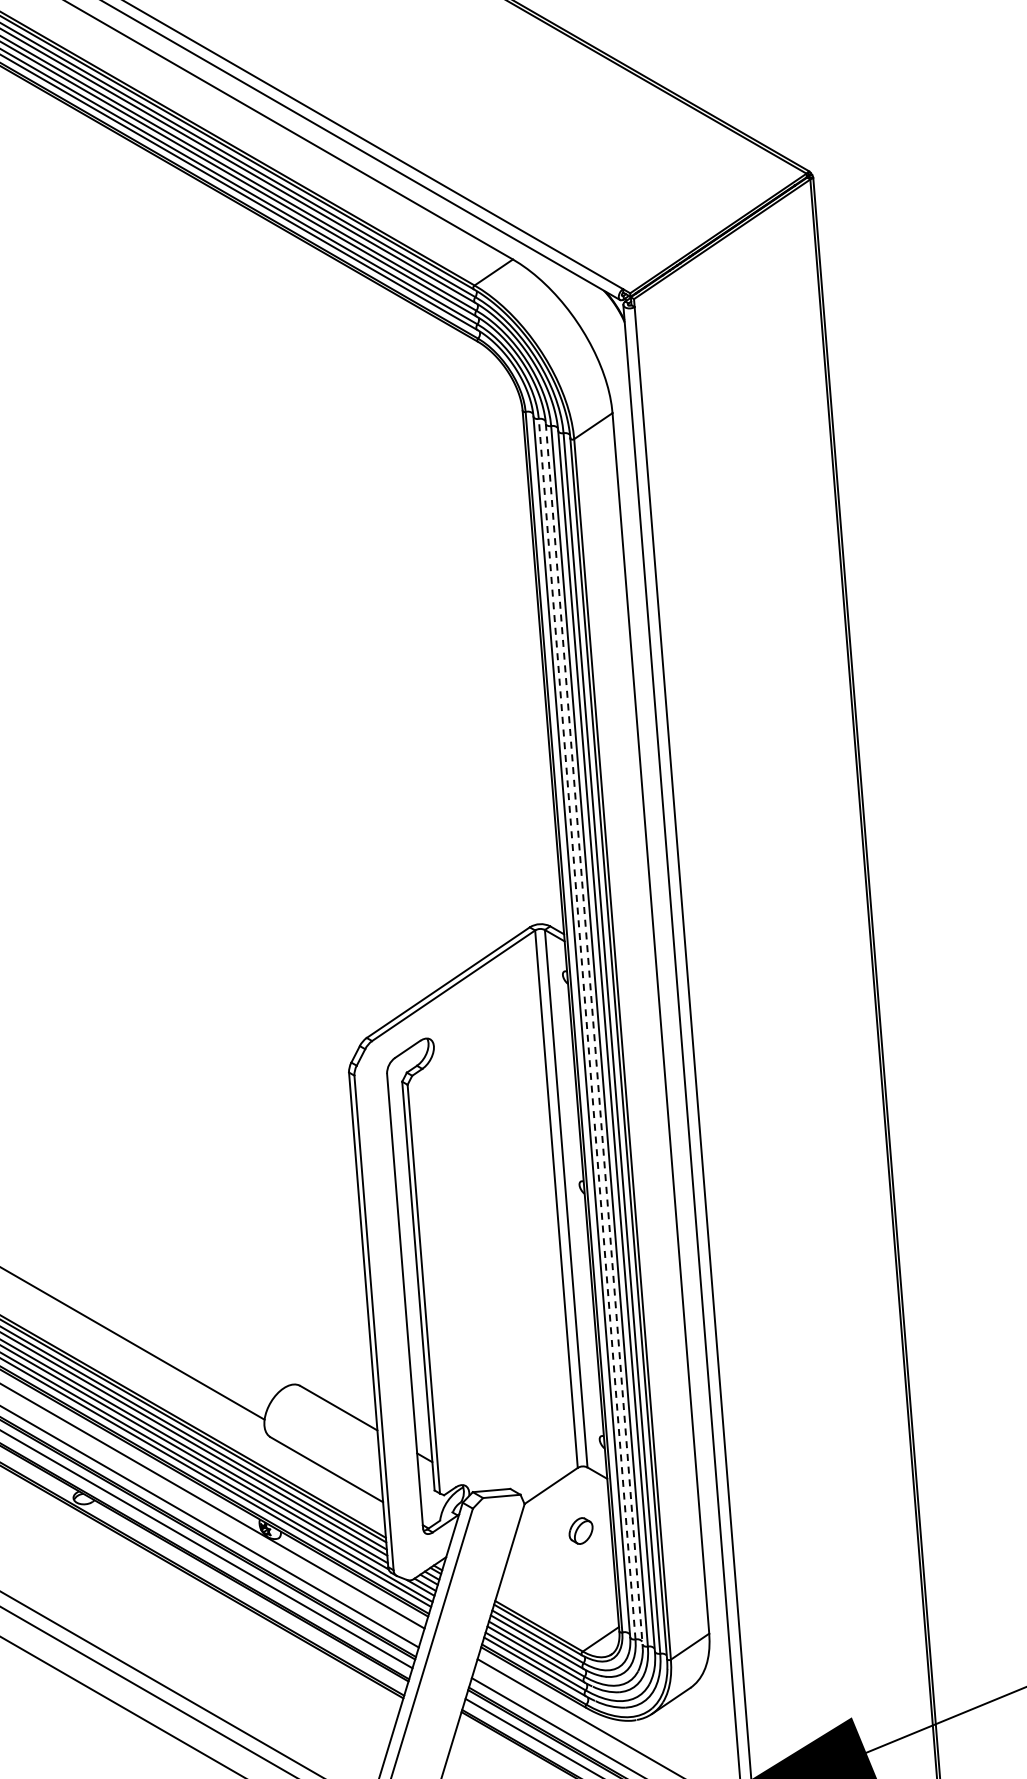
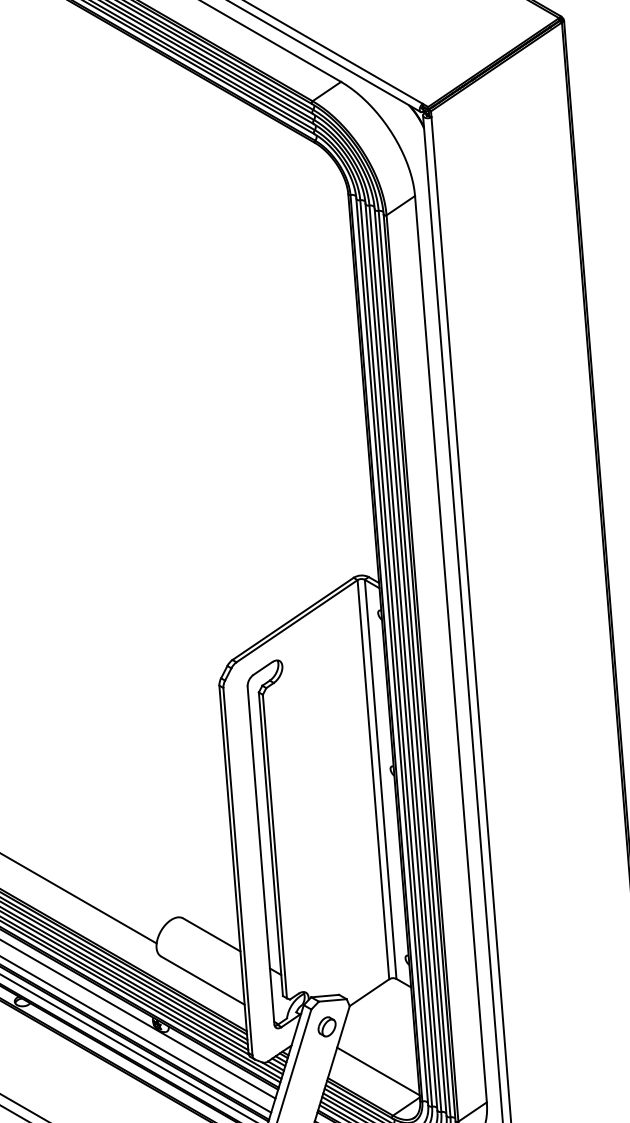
line: (587, 1028) -> (396, 652), dashed -> solid
line: (594, 1034) -> (401, 657), dashed -> solid
part: (580, 1530) -> (326, 1026), moved
line: (562, 1592) -> (377, 1071), added

